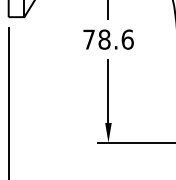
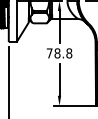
text: (128, 39) -> (69, 53), 78.6 -> 78.8

